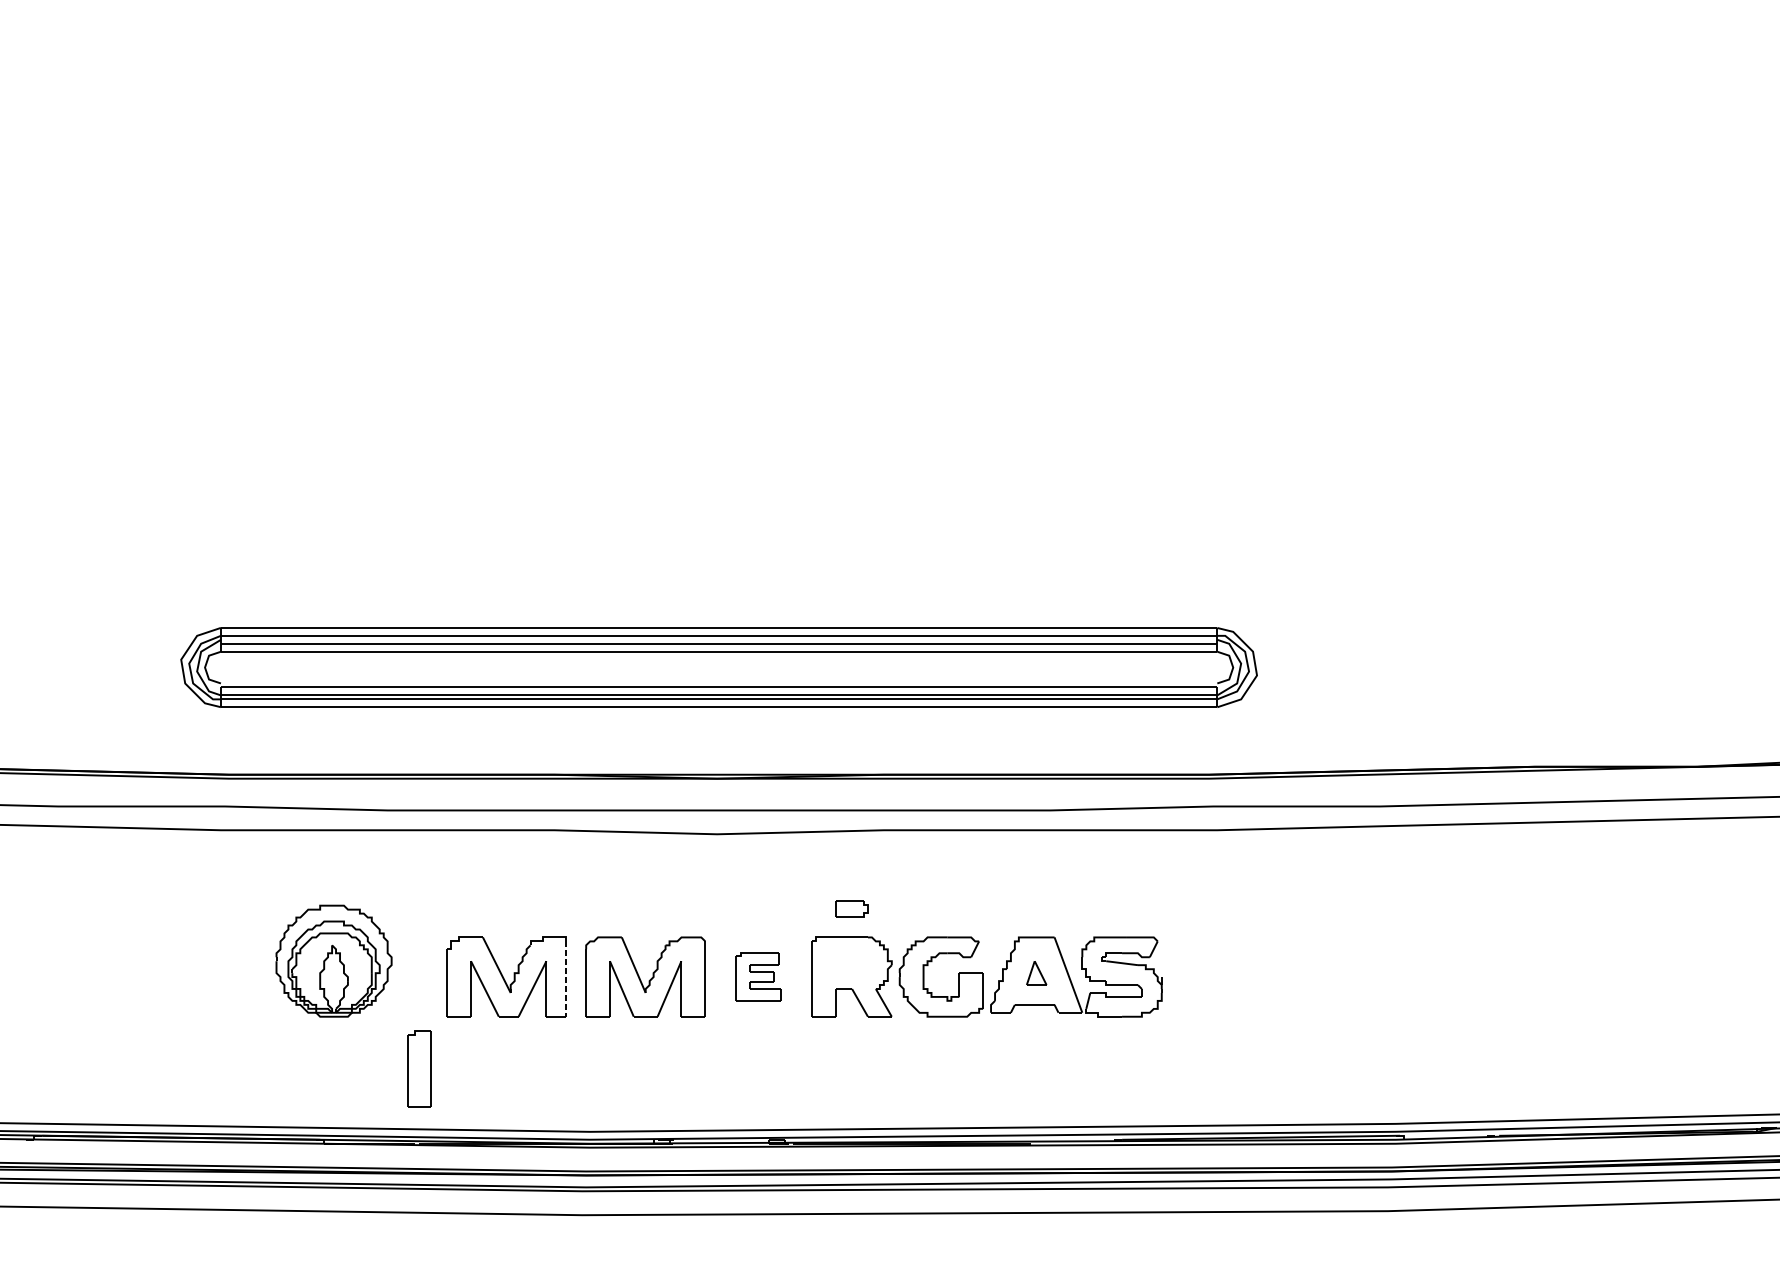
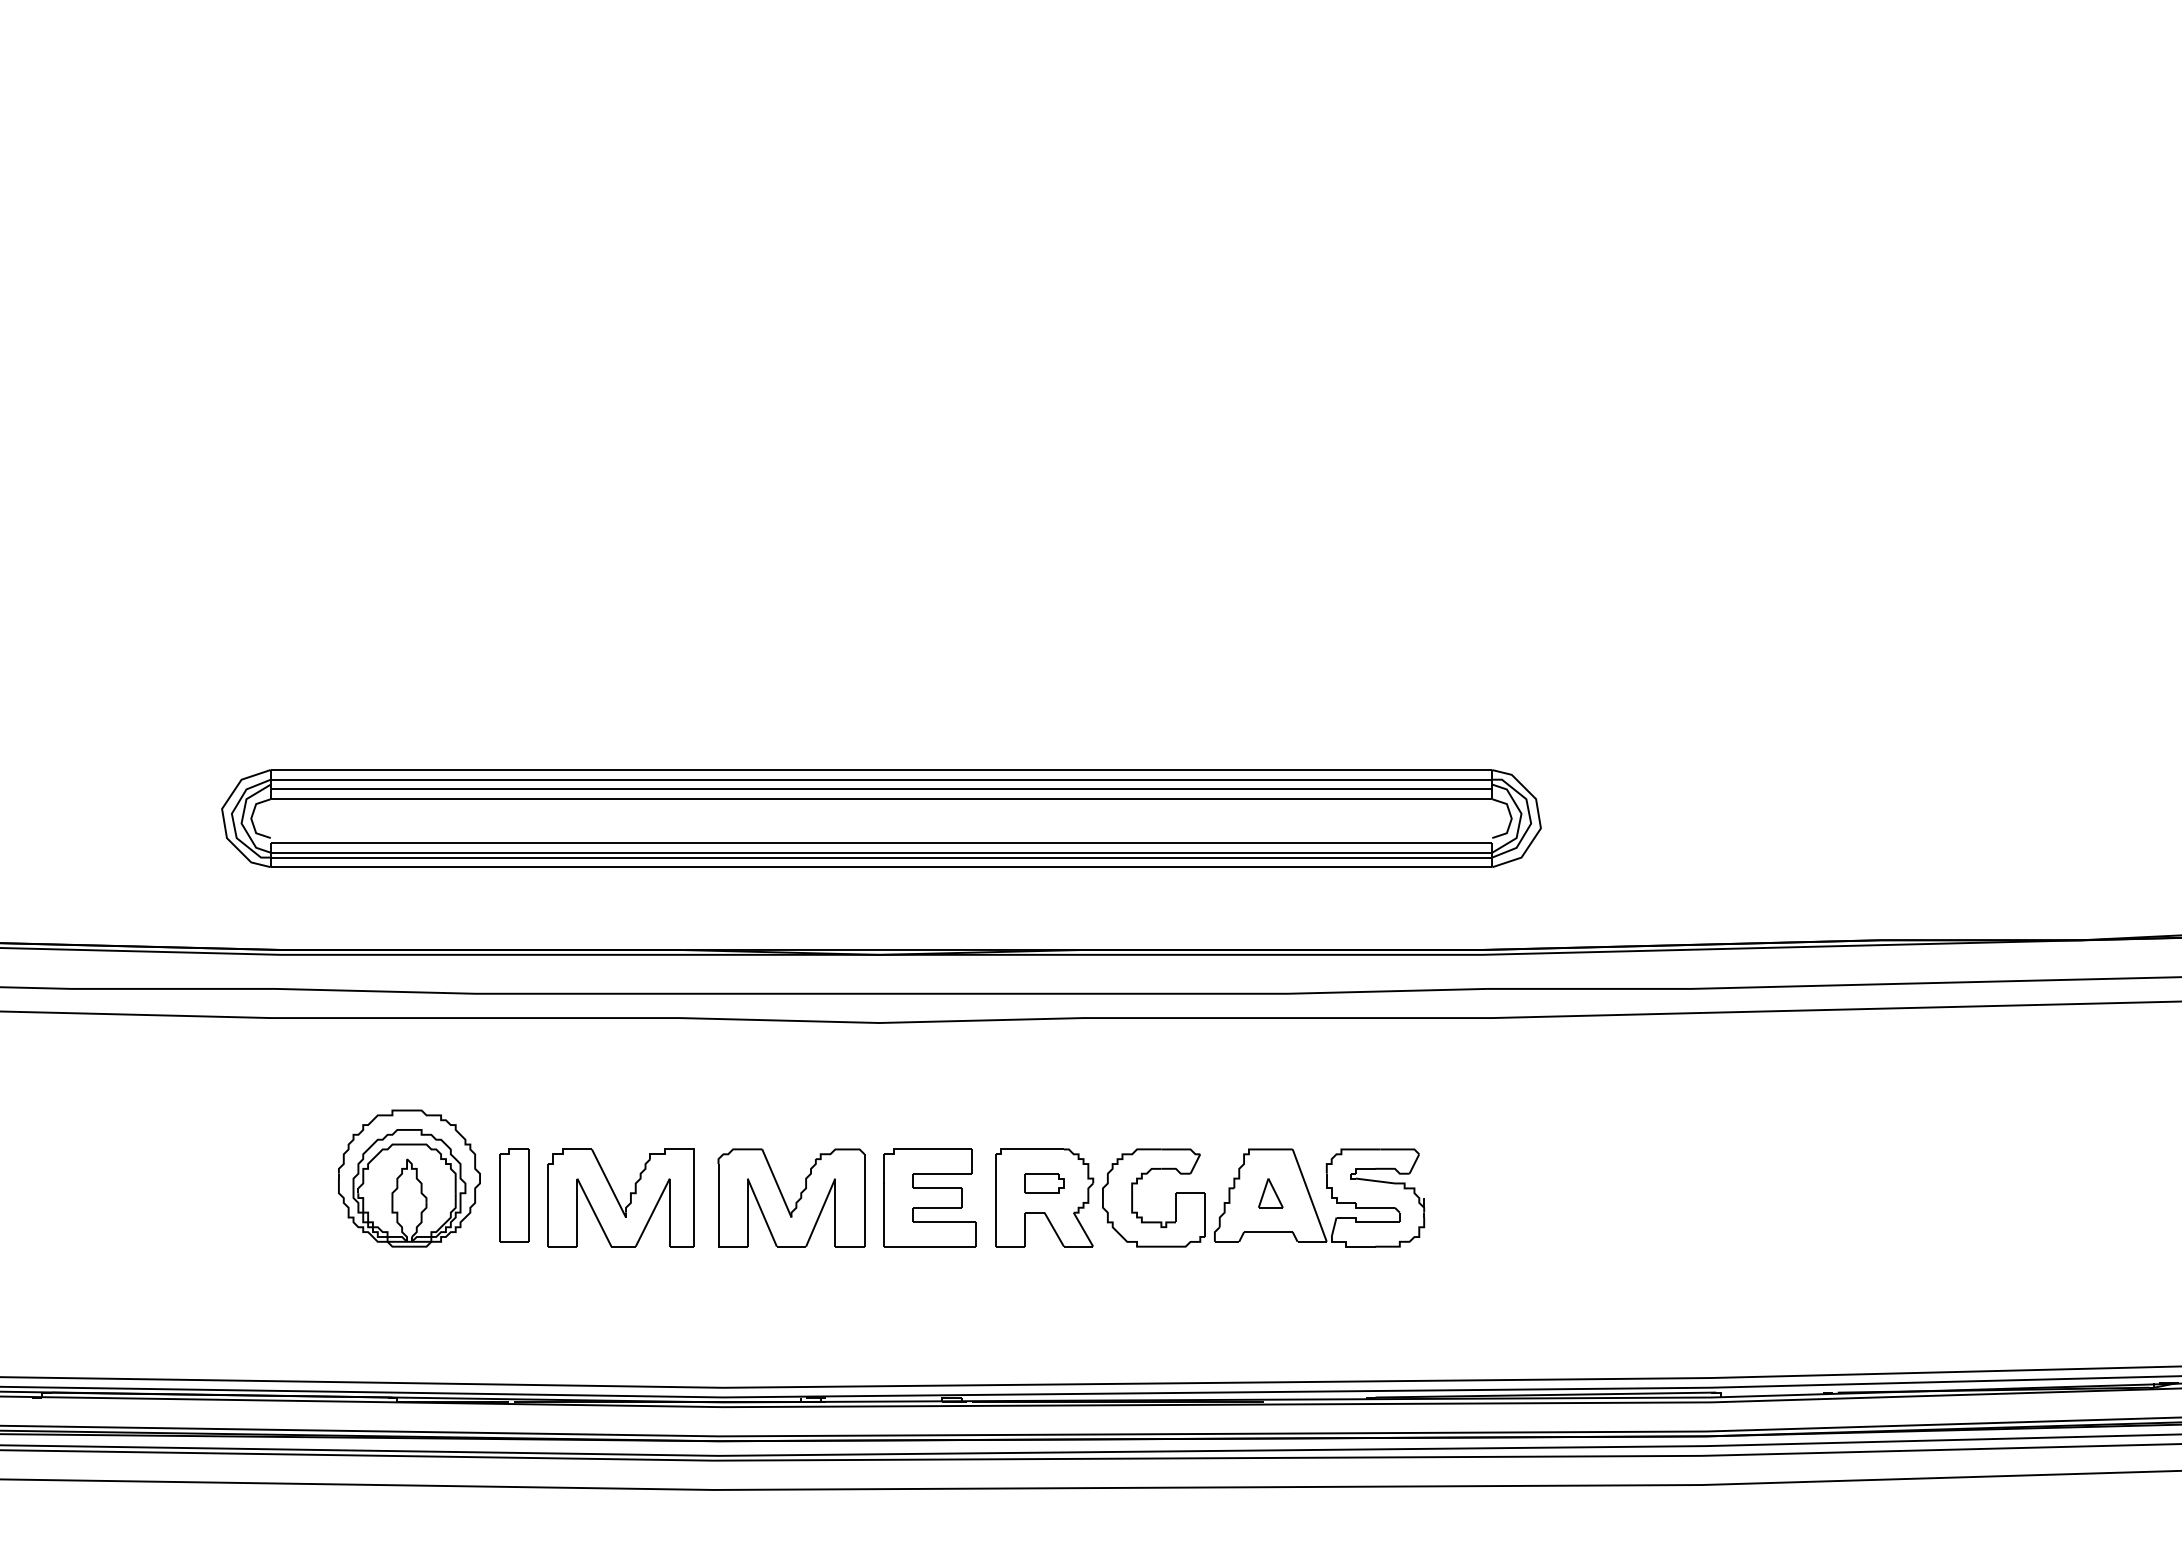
part: (852, 908) -> (1044, 1183), moved
part: (758, 976) -> (929, 1197), size x1.67
line: (566, 979) -> (694, 1200), dashed -> solid
part: (419, 1068) -> (514, 1195), moved

